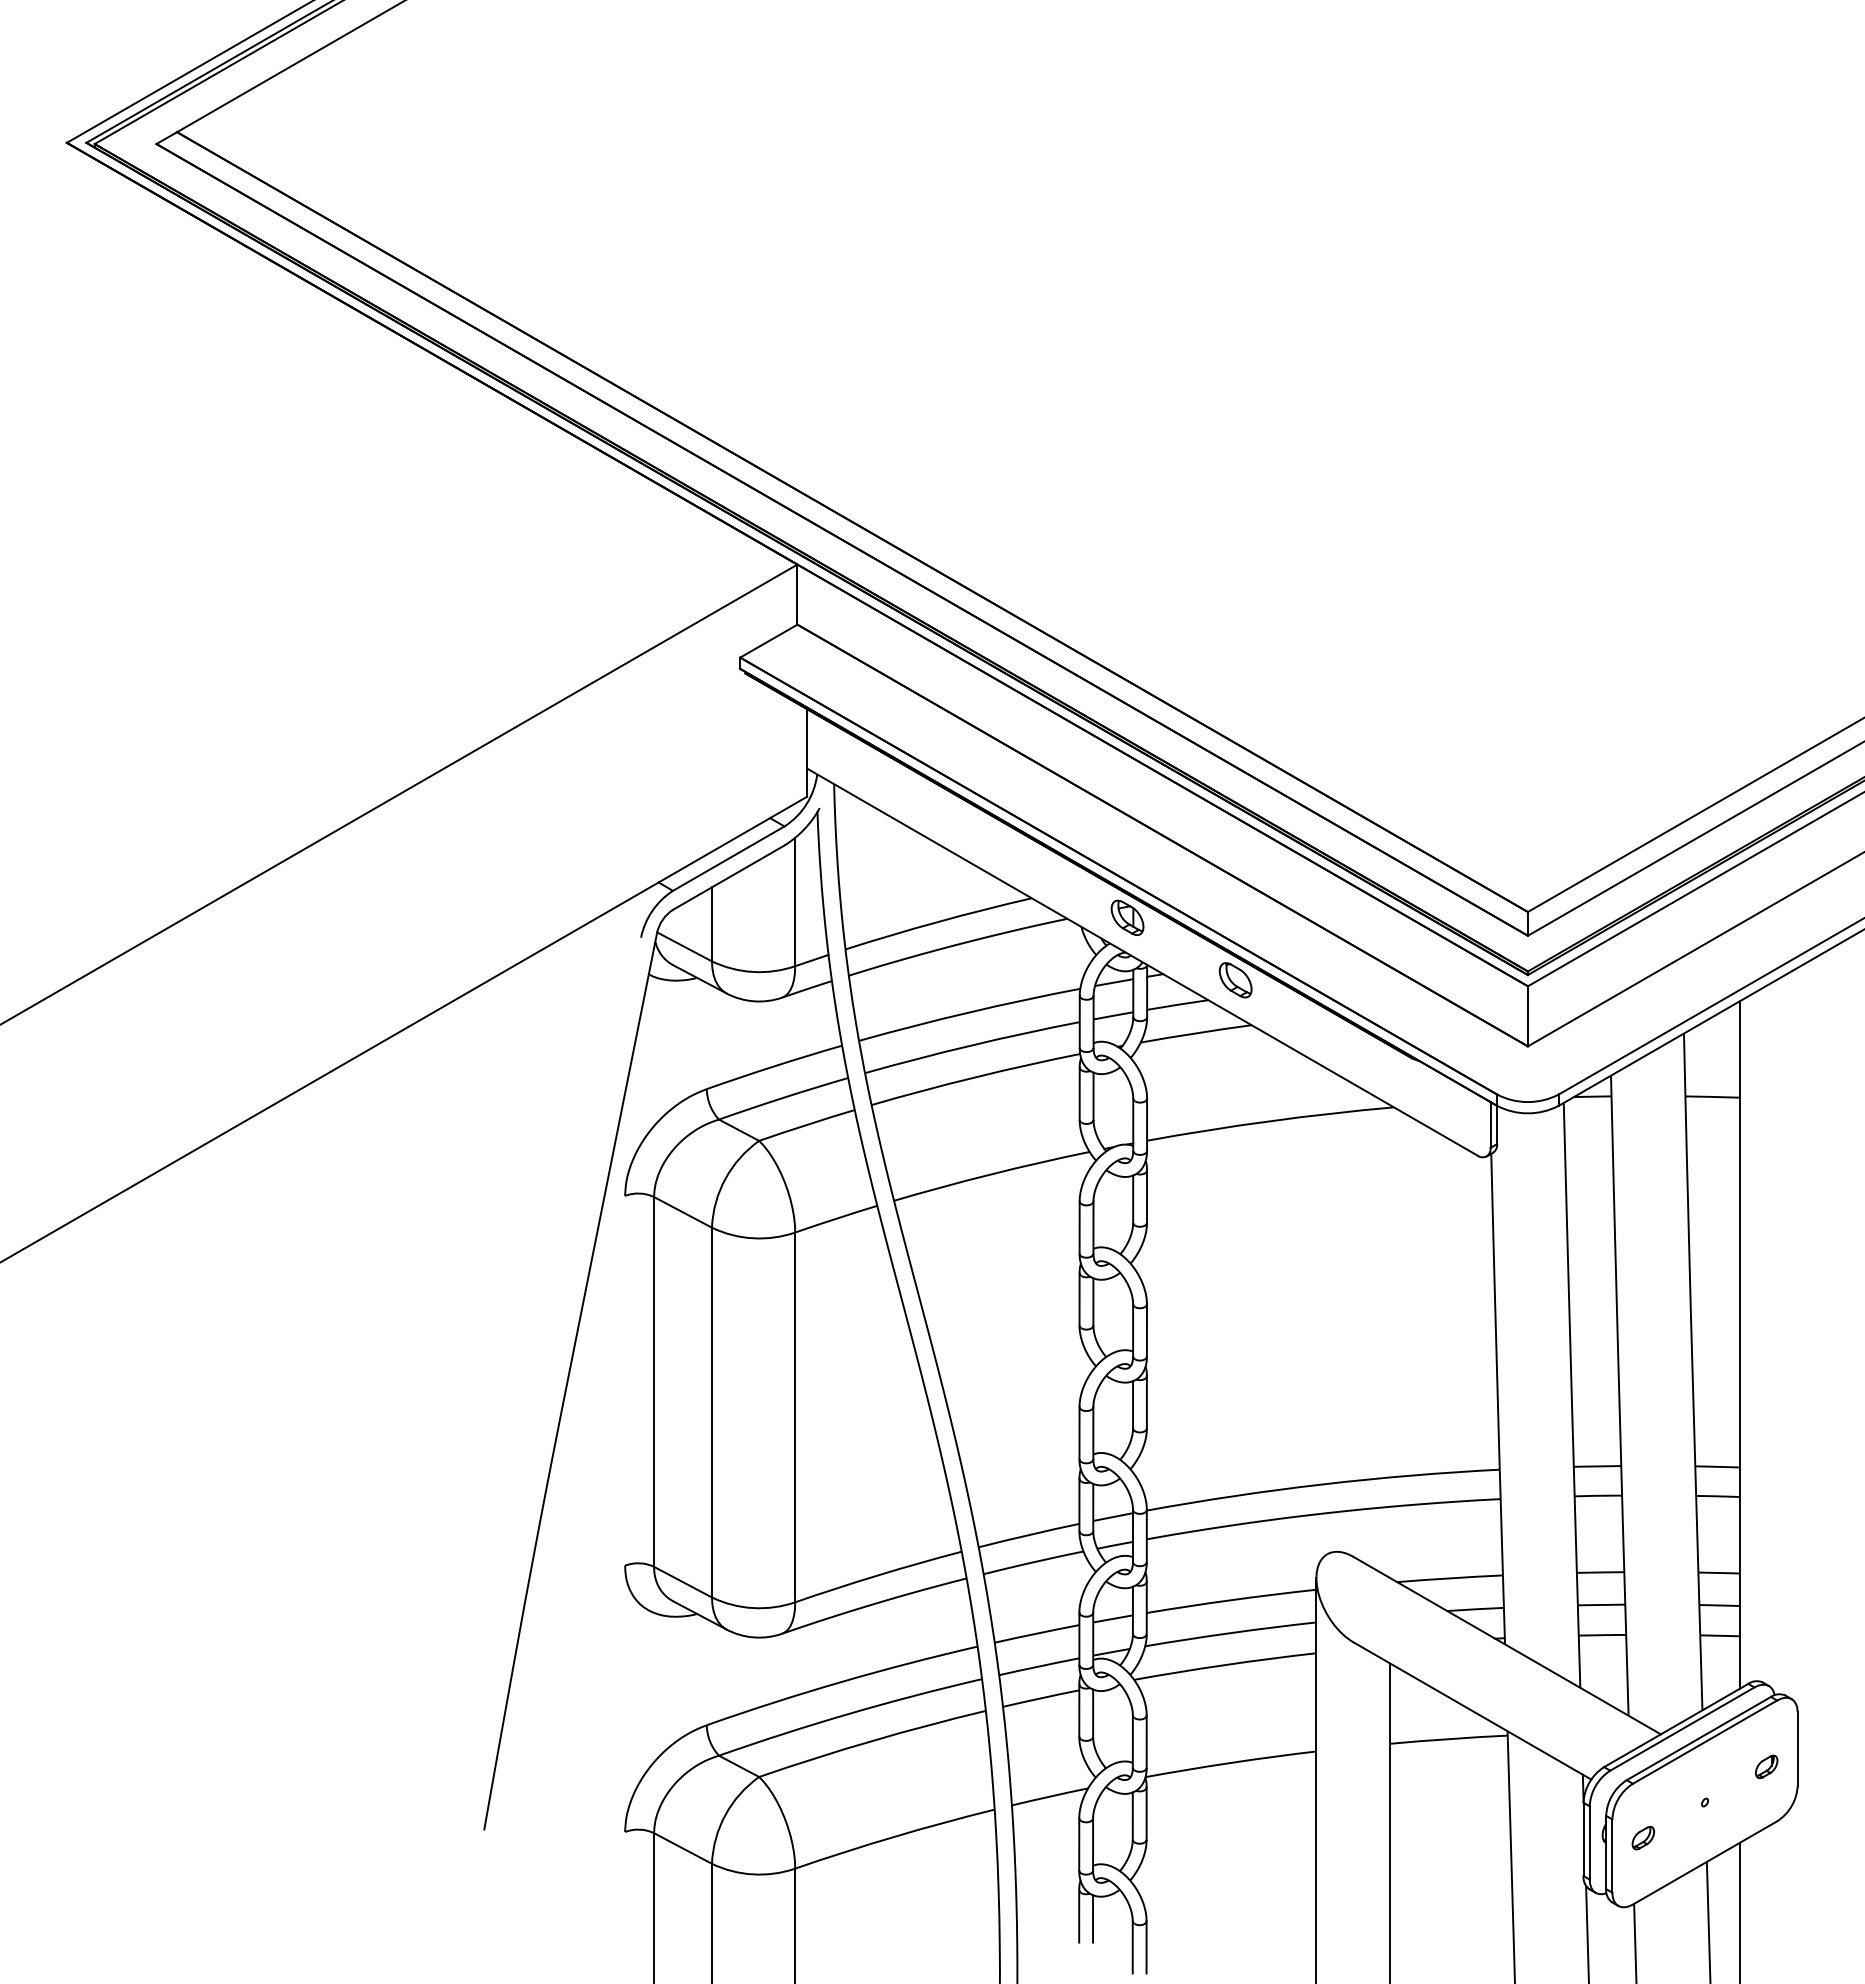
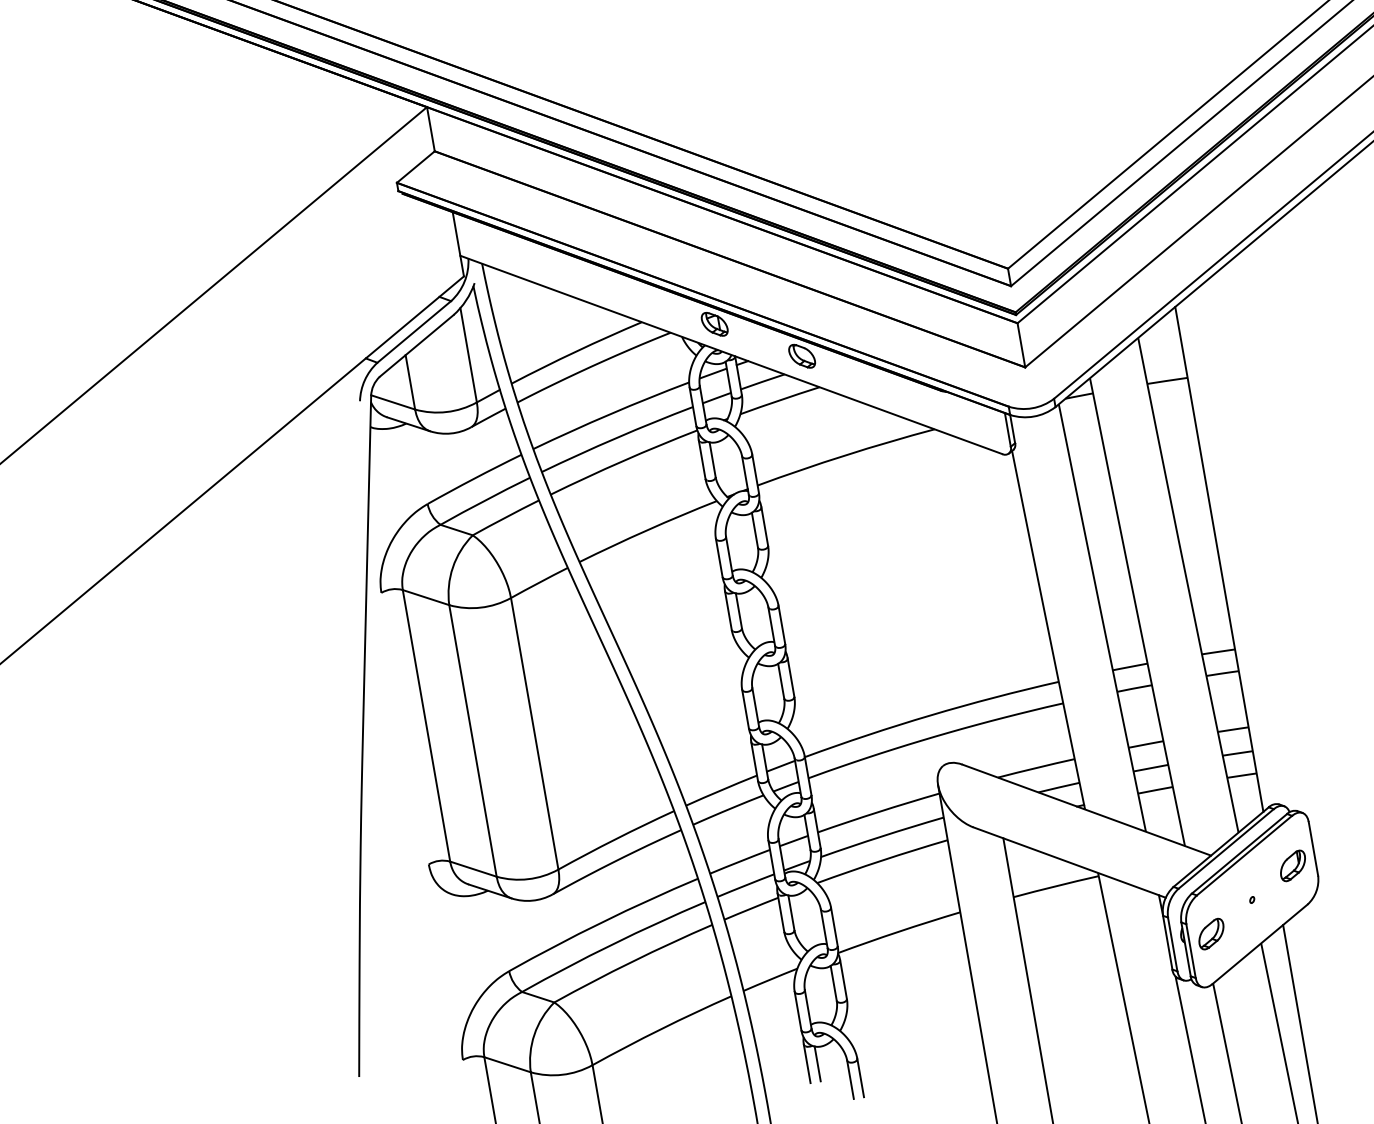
part: (1766, 1766) -> (1292, 865), size x1.67
part: (1643, 1837) -> (1211, 933), size x1.67

